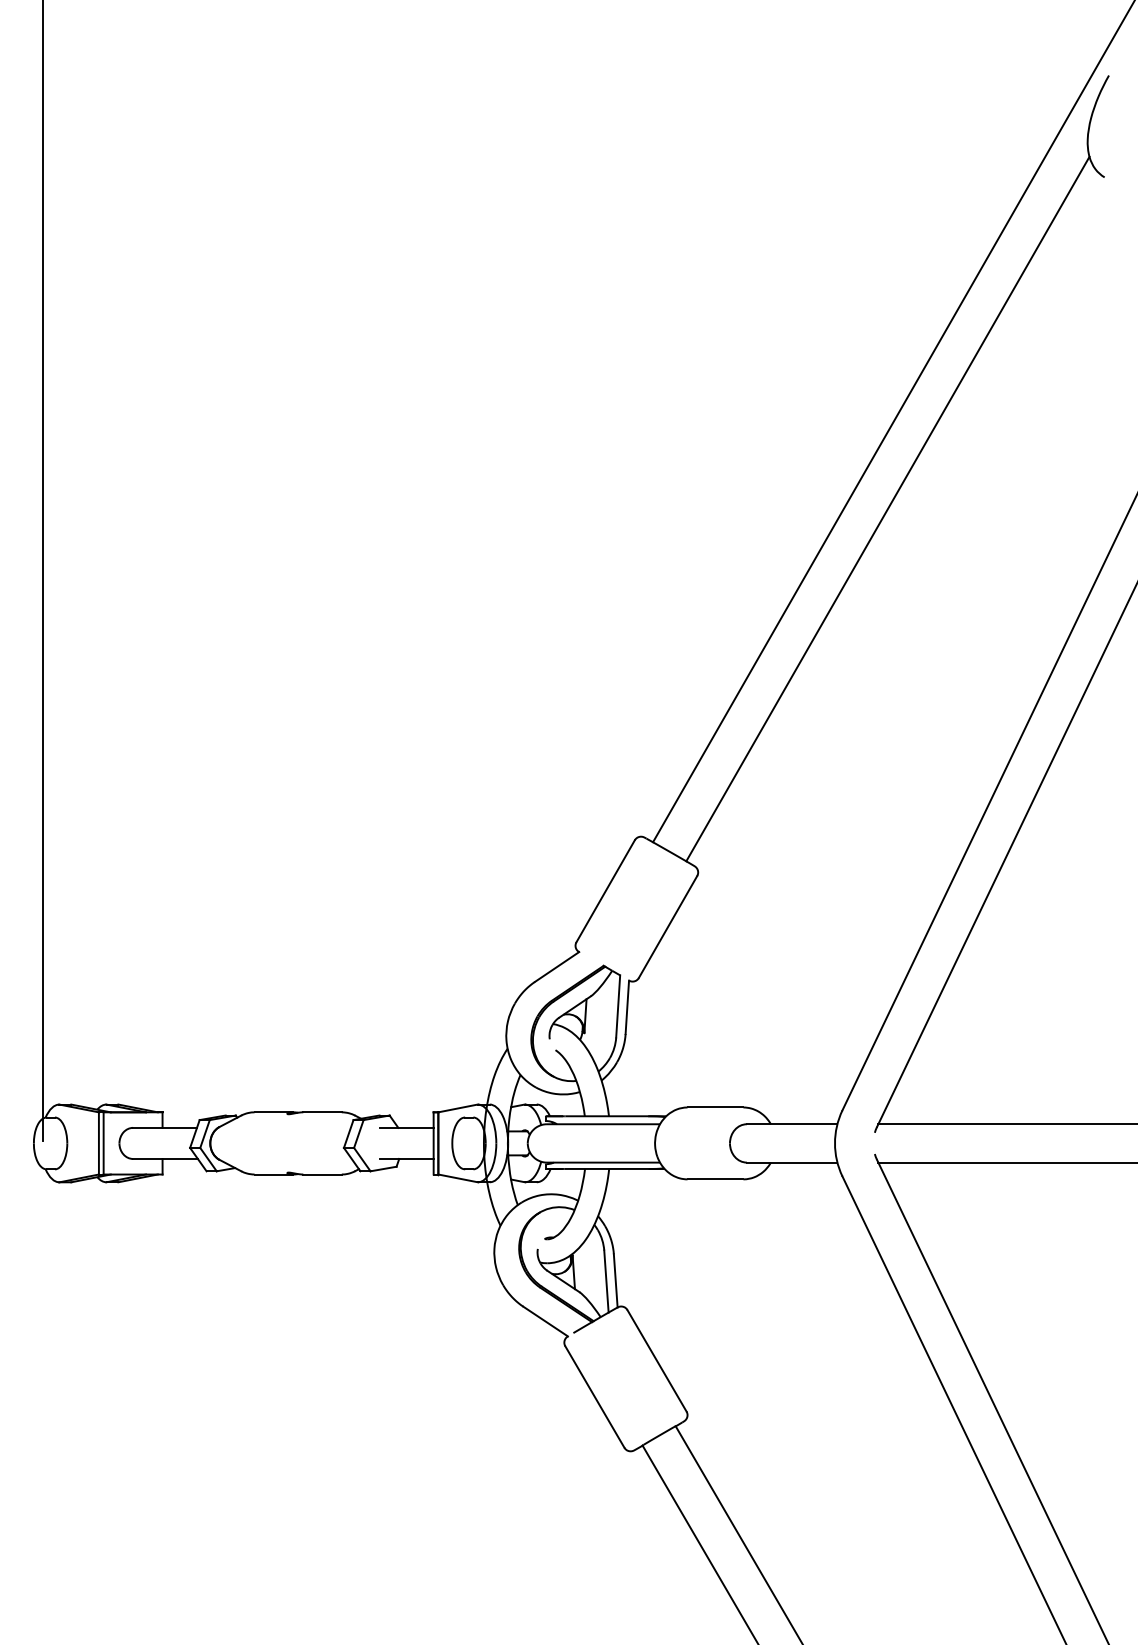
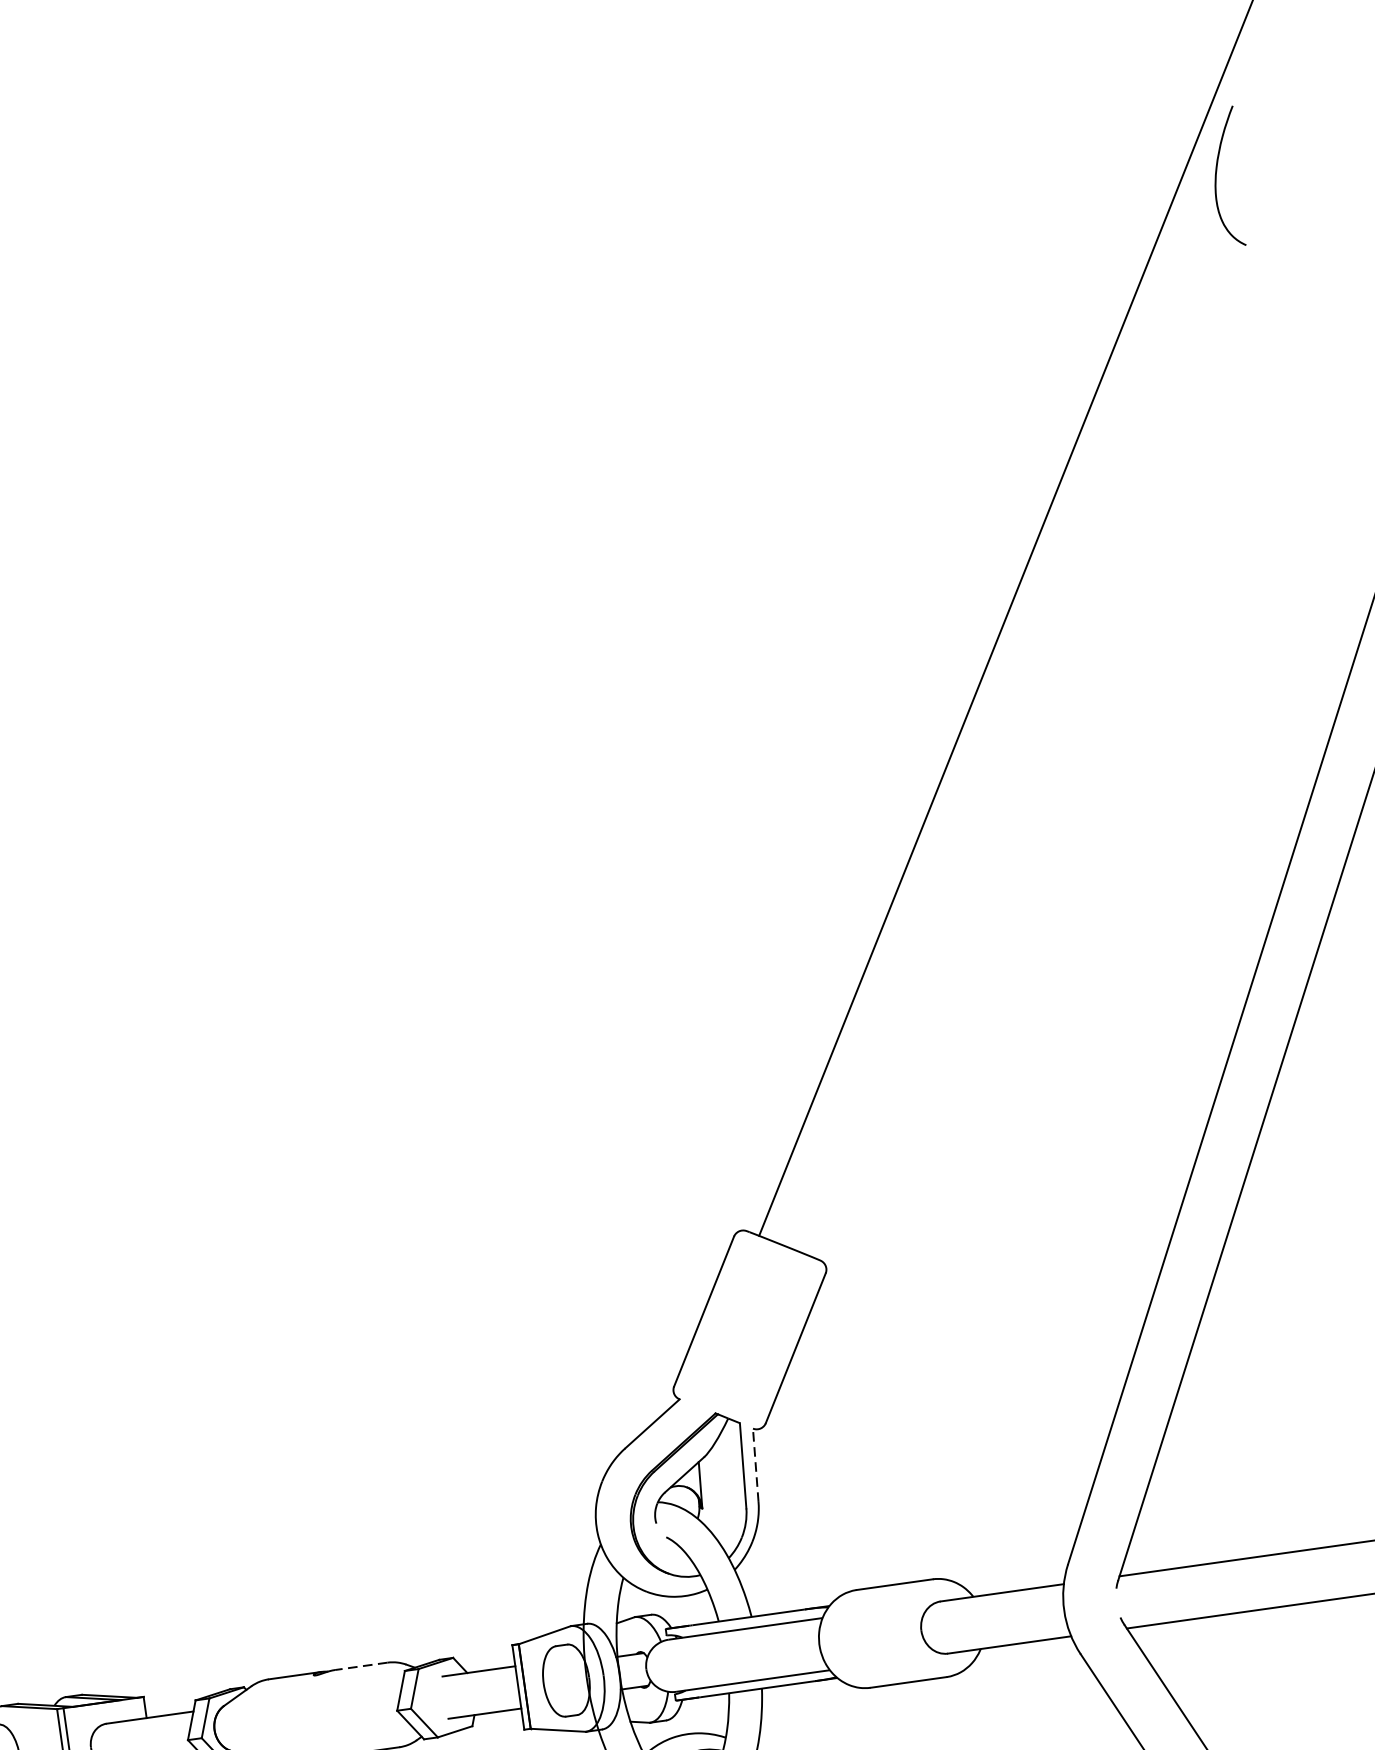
line: (887, 508) -> (1014, 737), removed
line: (627, 1007) -> (756, 1465), solid -> dashed
line: (322, 1112) -> (361, 1666), solid -> dashed

